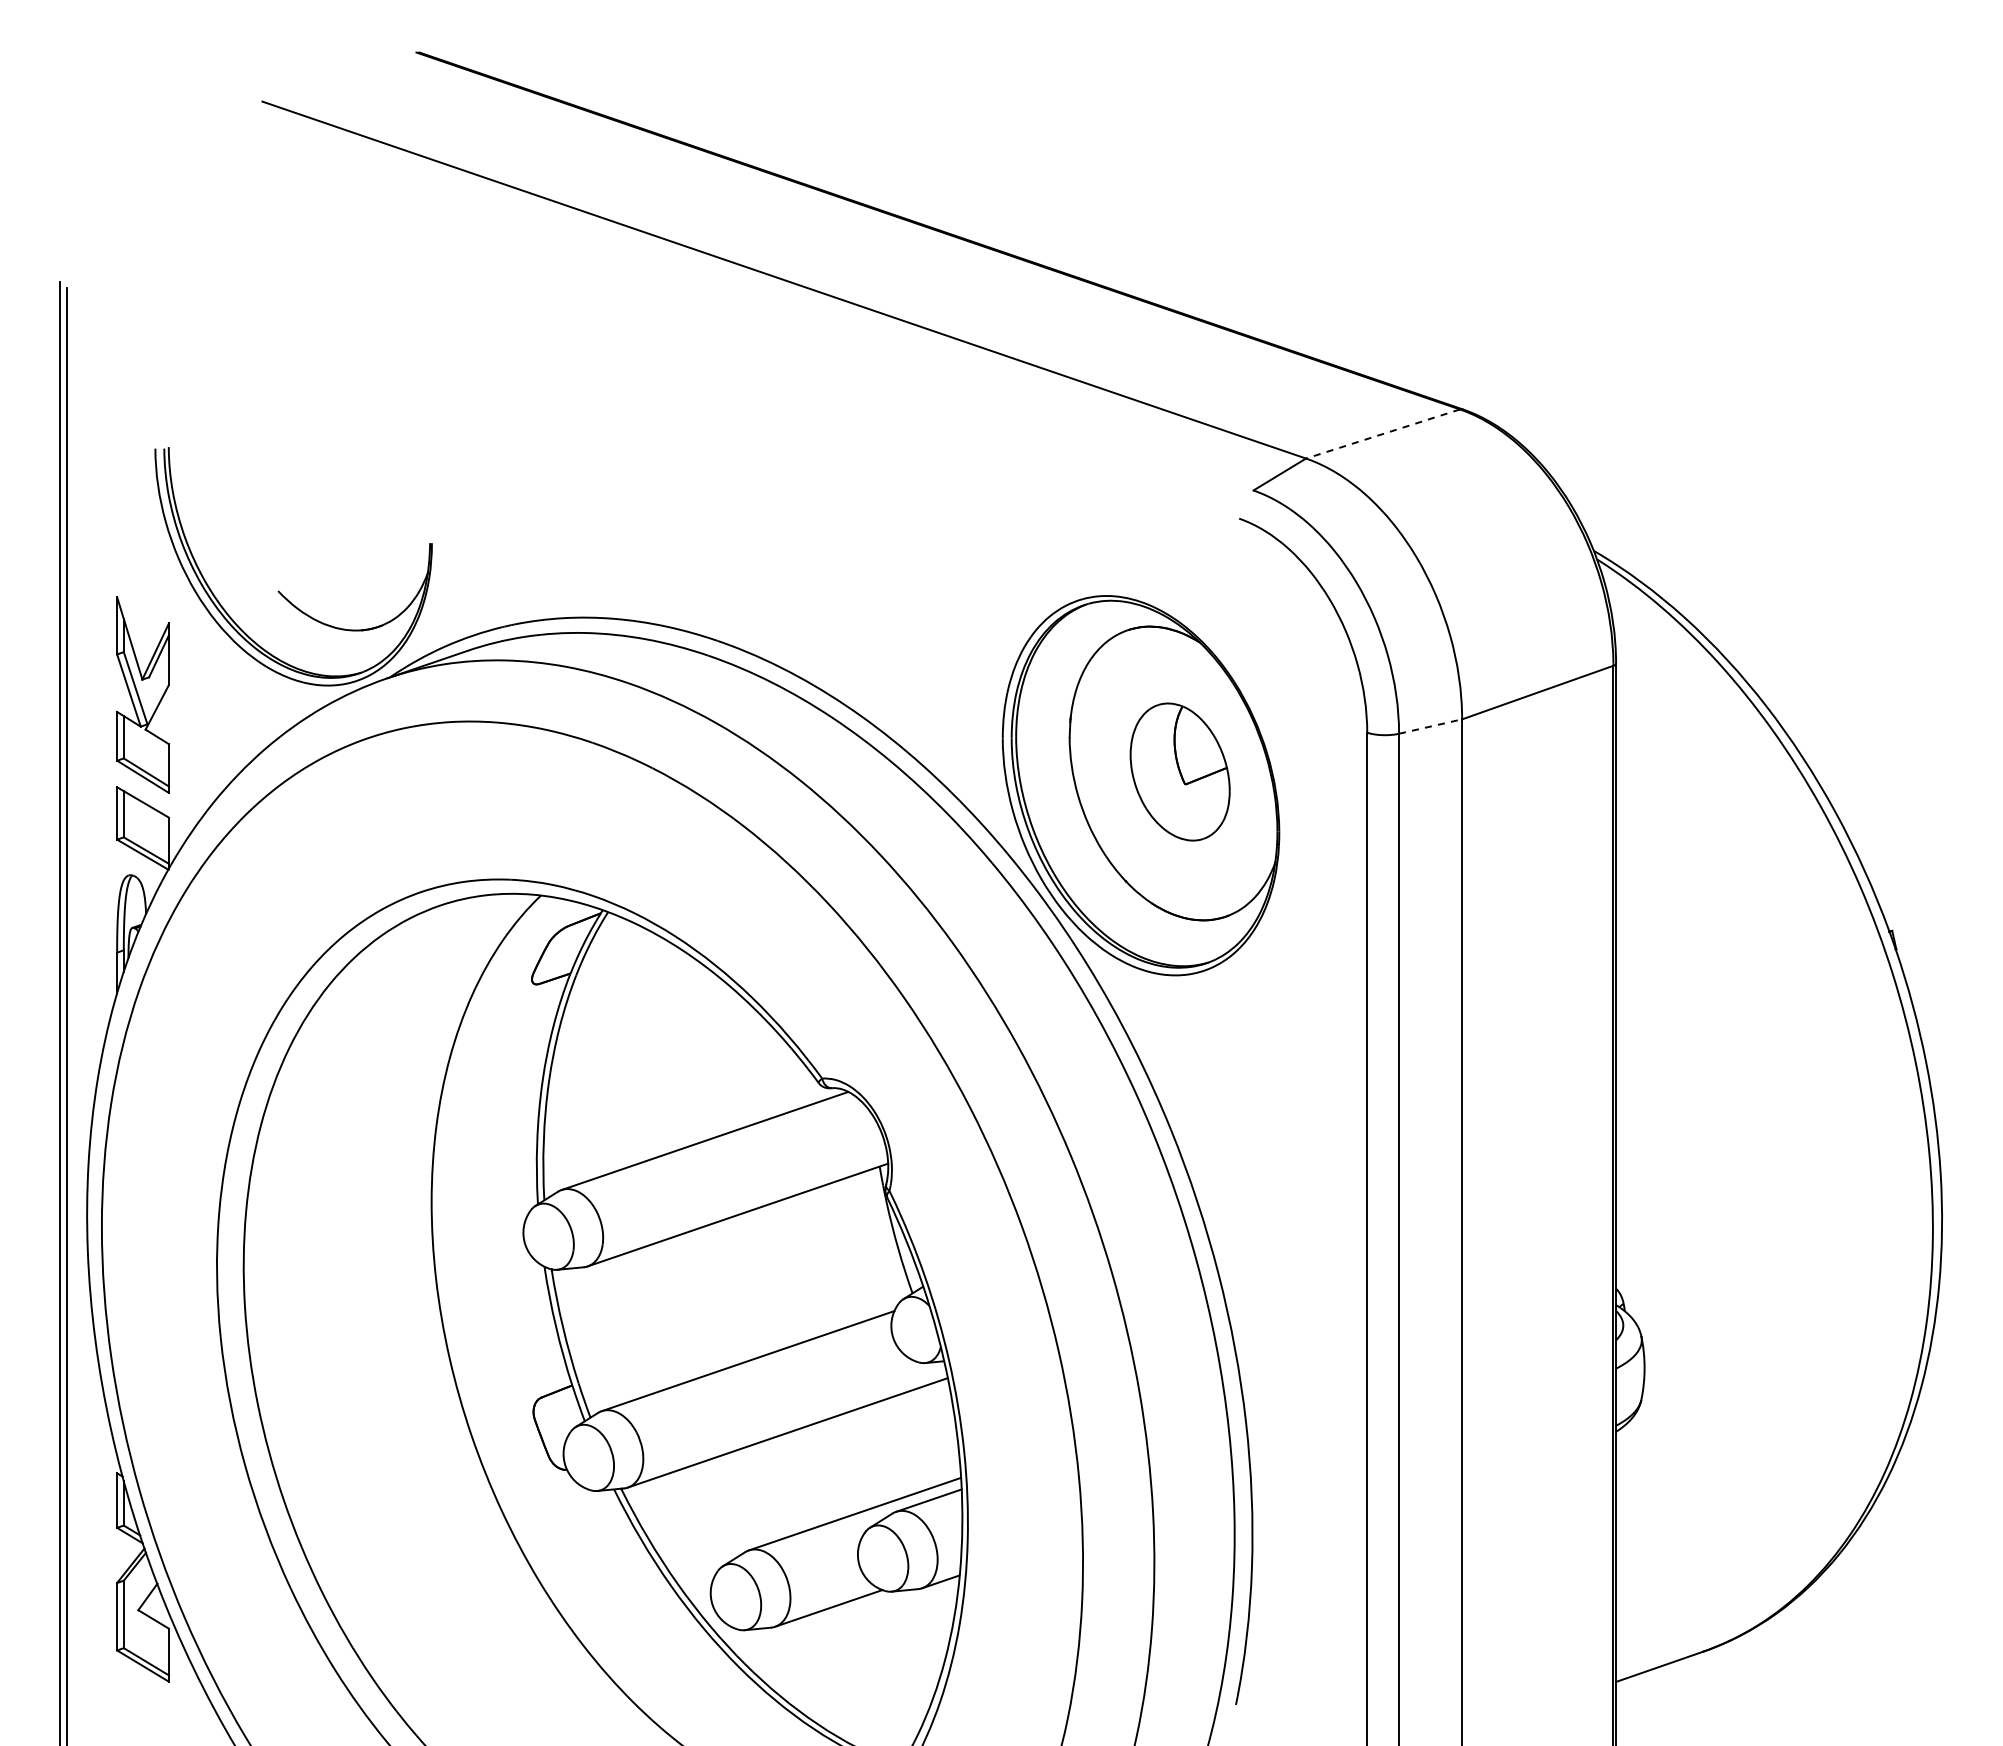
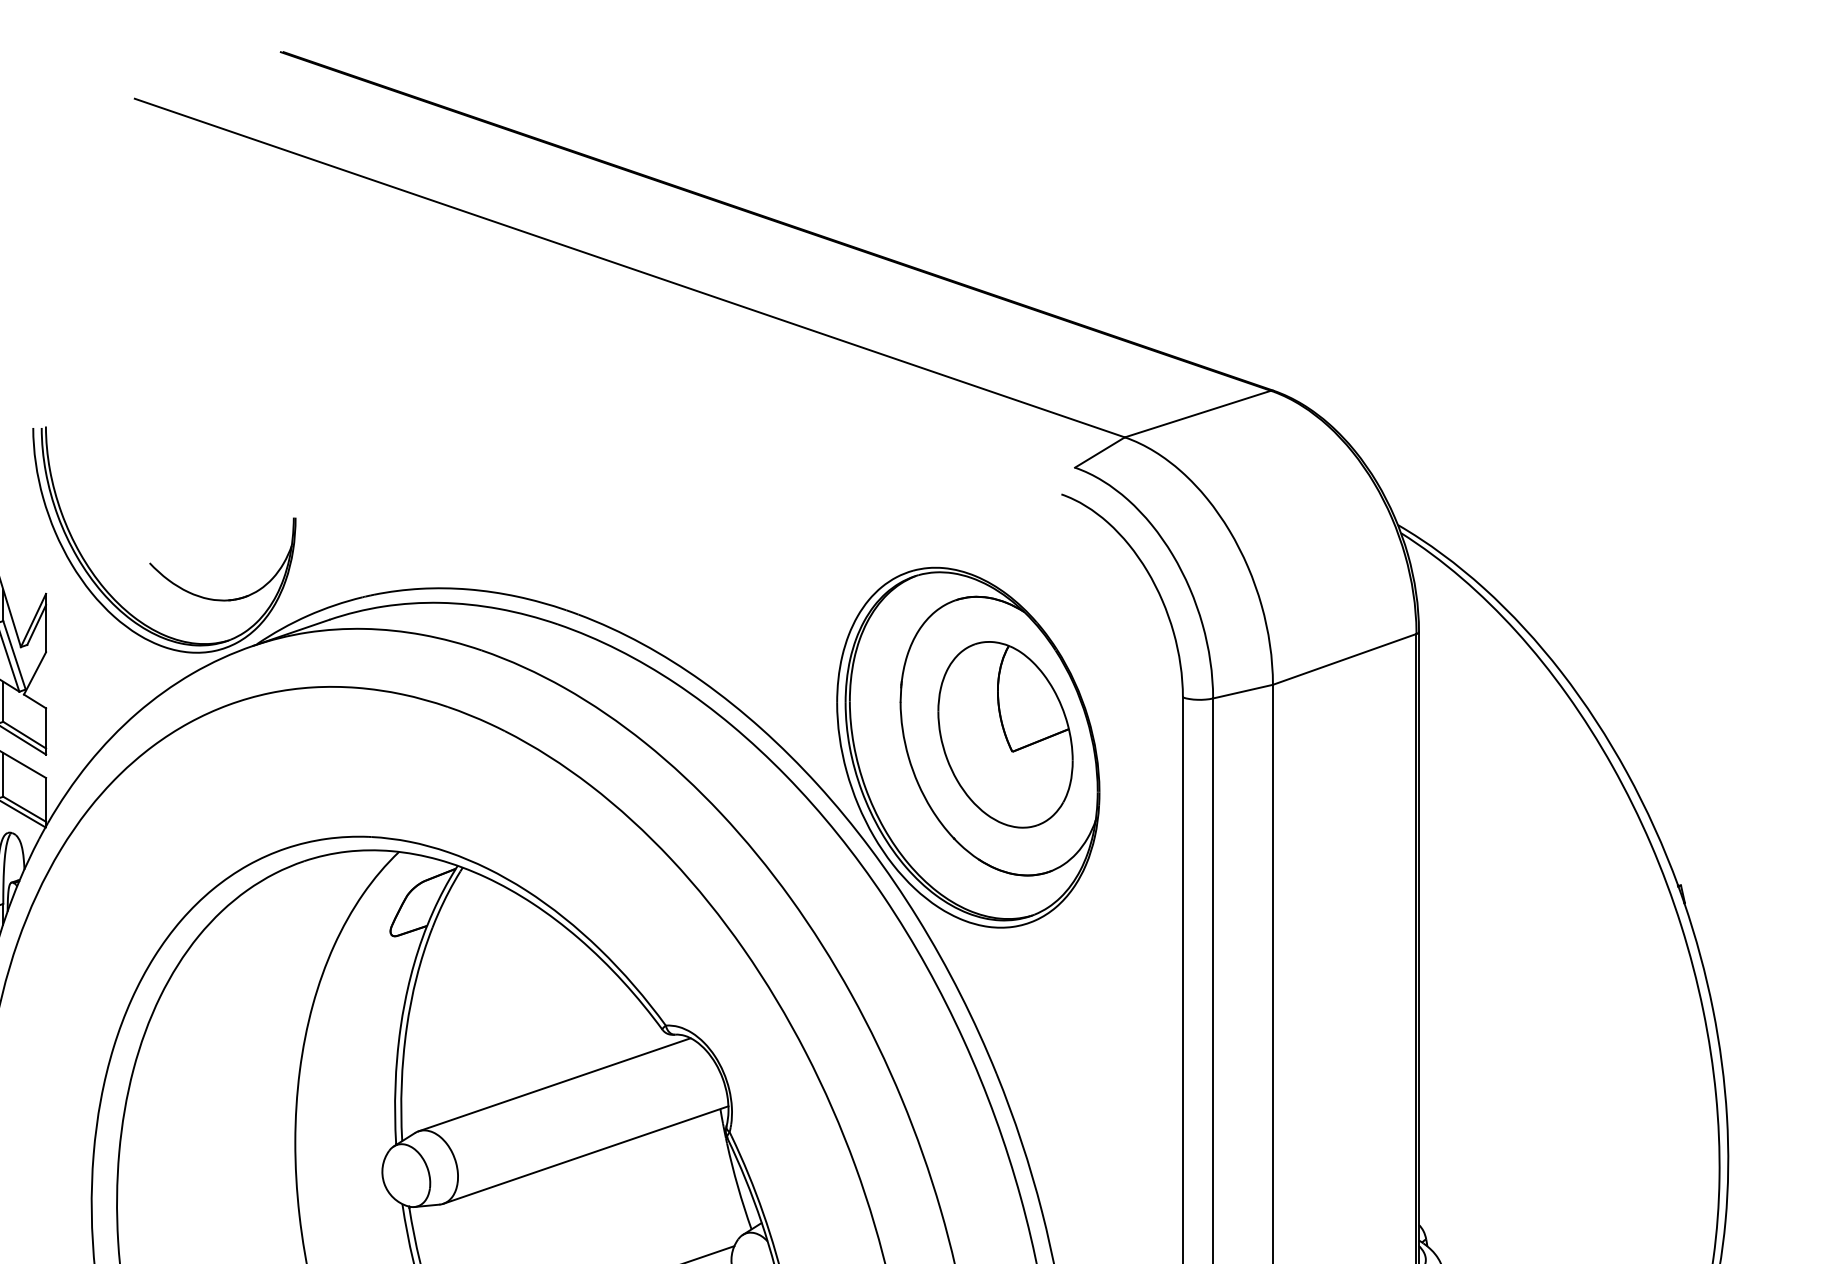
line: (1383, 434) -> (1198, 414), dashed -> solid
line: (1431, 726) -> (1243, 691), dashed -> solid
part: (1179, 771) -> (1004, 734), size x1.43

